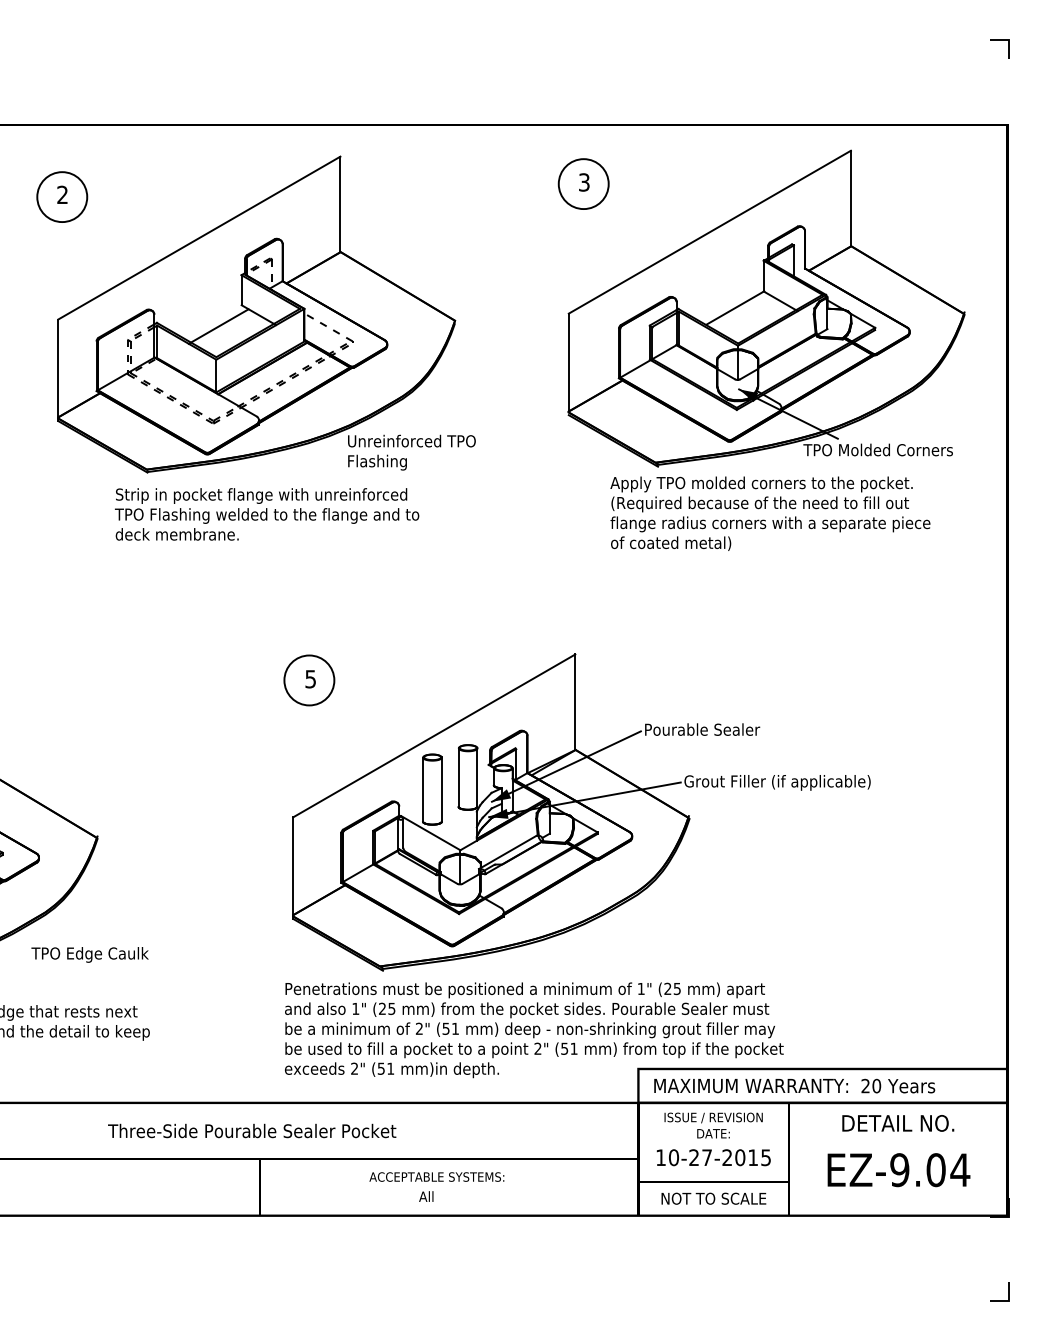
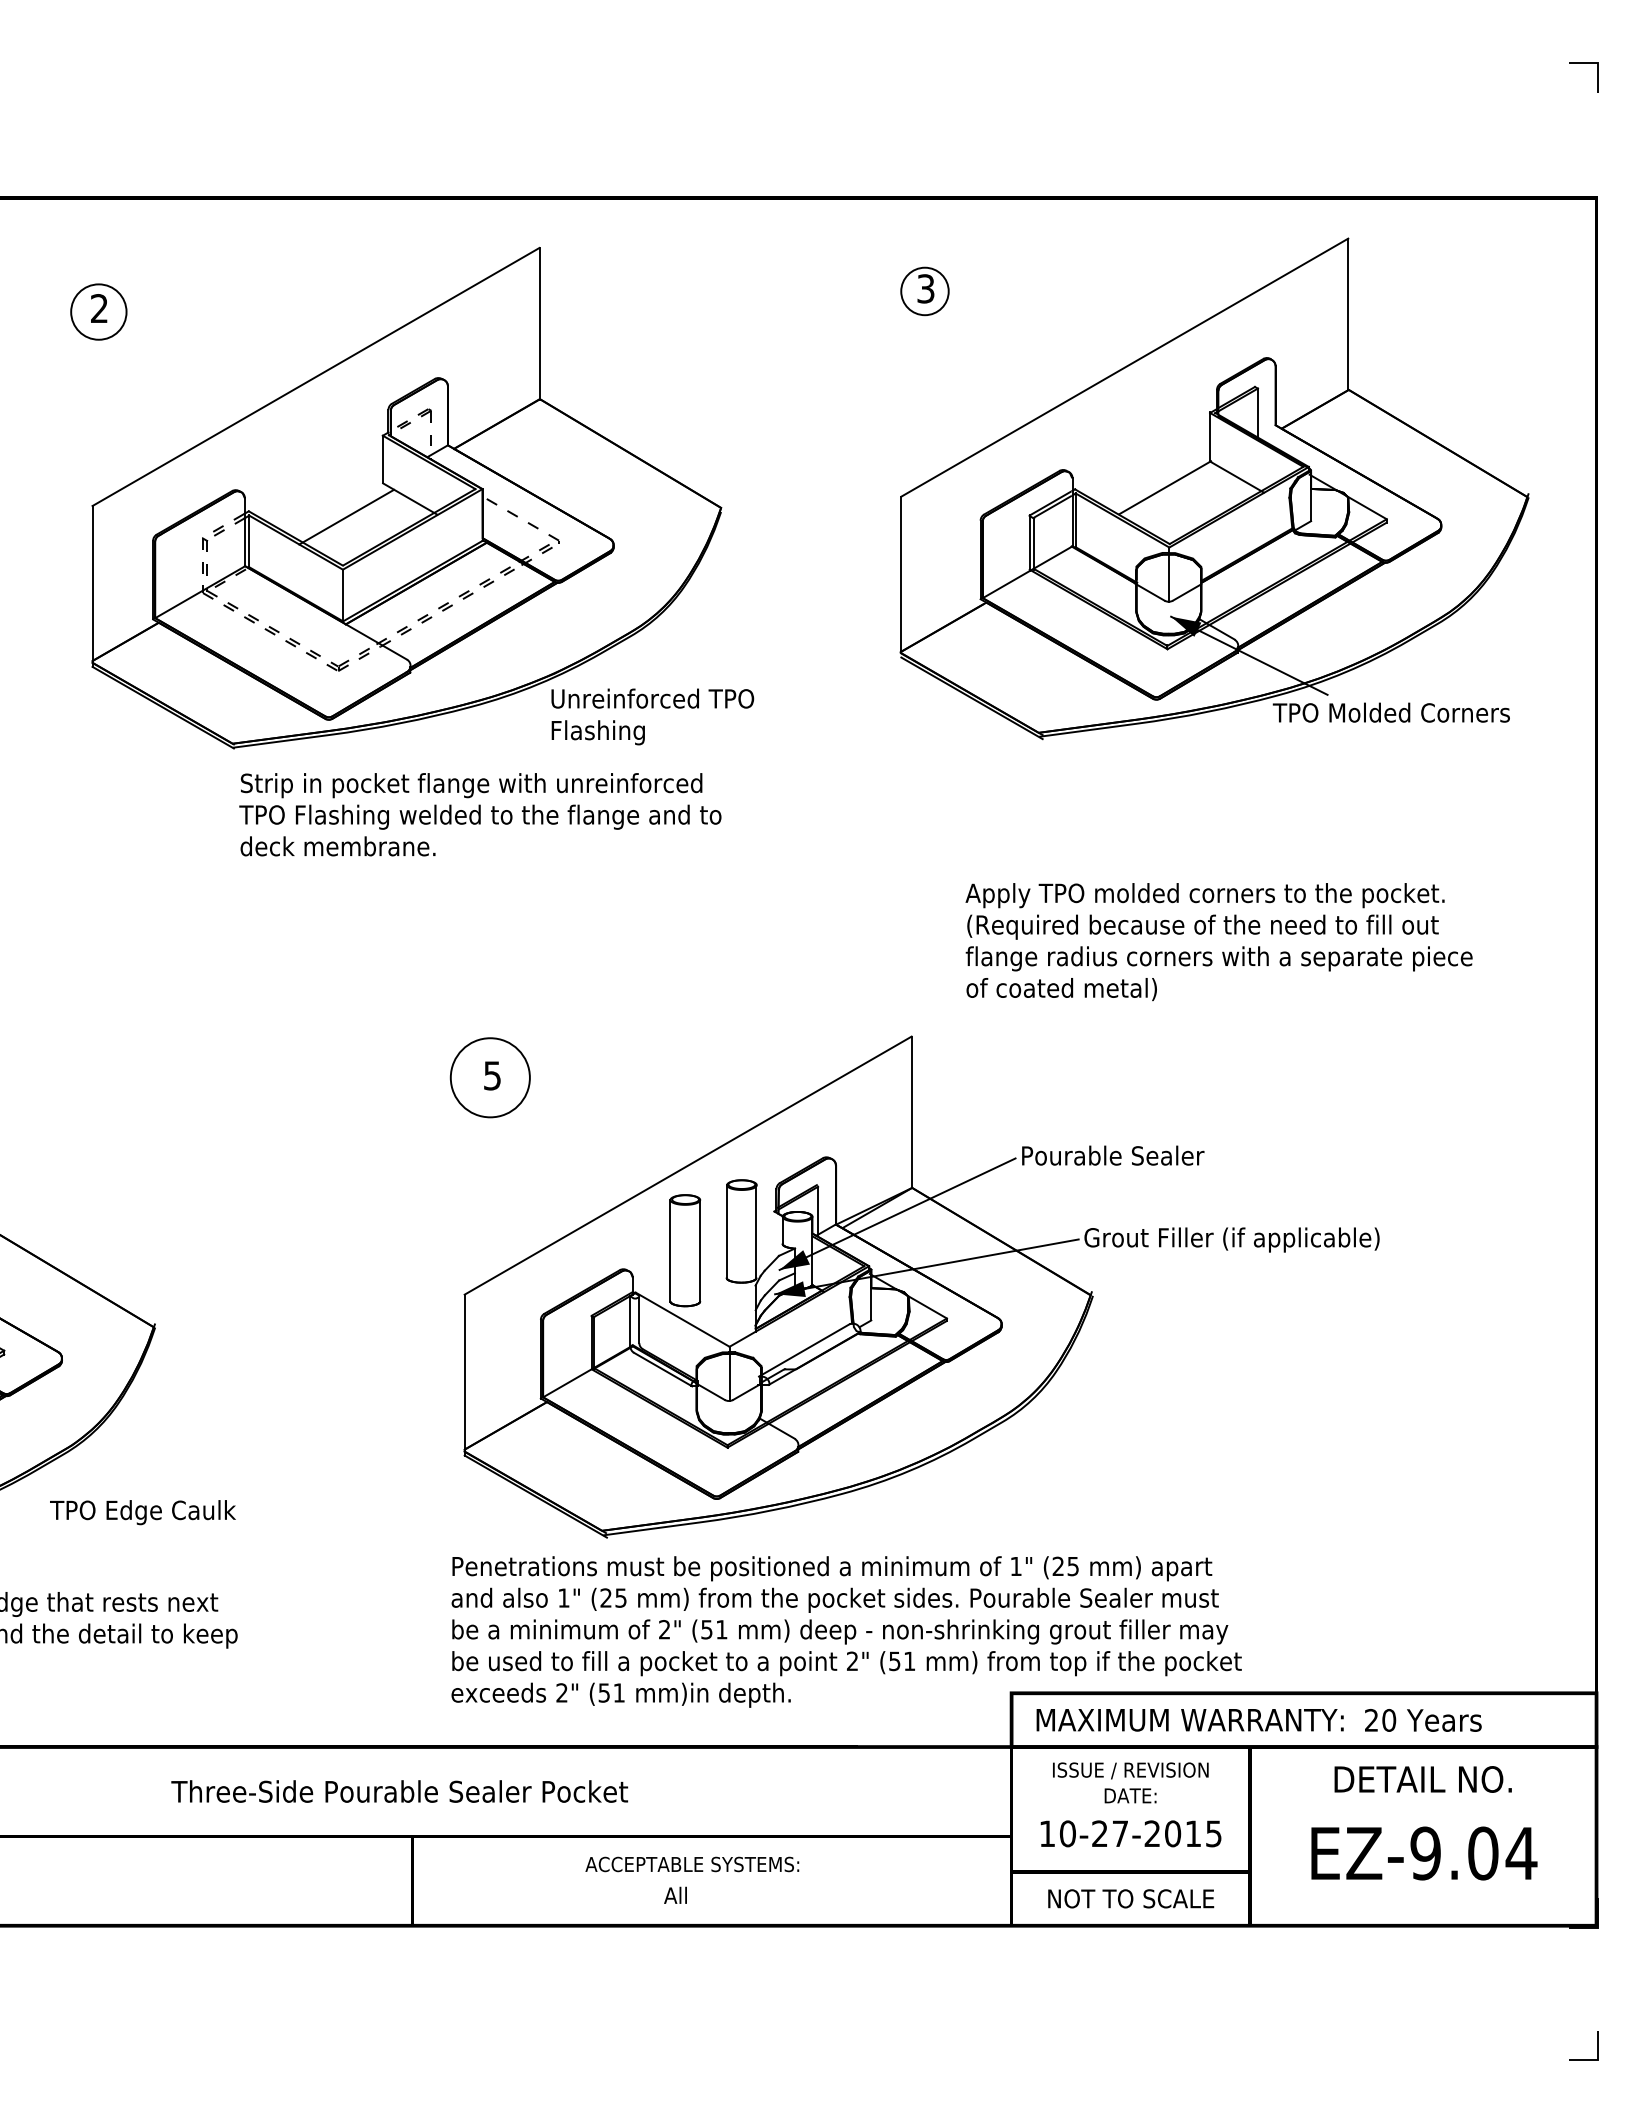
circle: (583, 184) -> (924, 292), size x0.6
circle: (62, 197) -> (99, 312), size x0.7
text: (770, 513) -> (1219, 941), moved
text: (267, 514) -> (481, 814), moved

